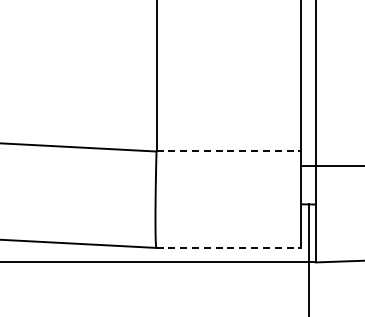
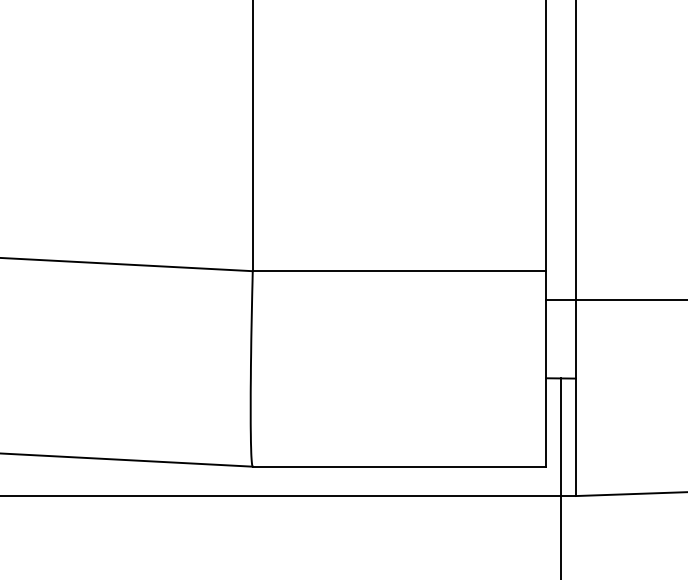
line: (229, 151) -> (400, 271), dashed -> solid
line: (229, 247) -> (400, 465), dashed -> solid

